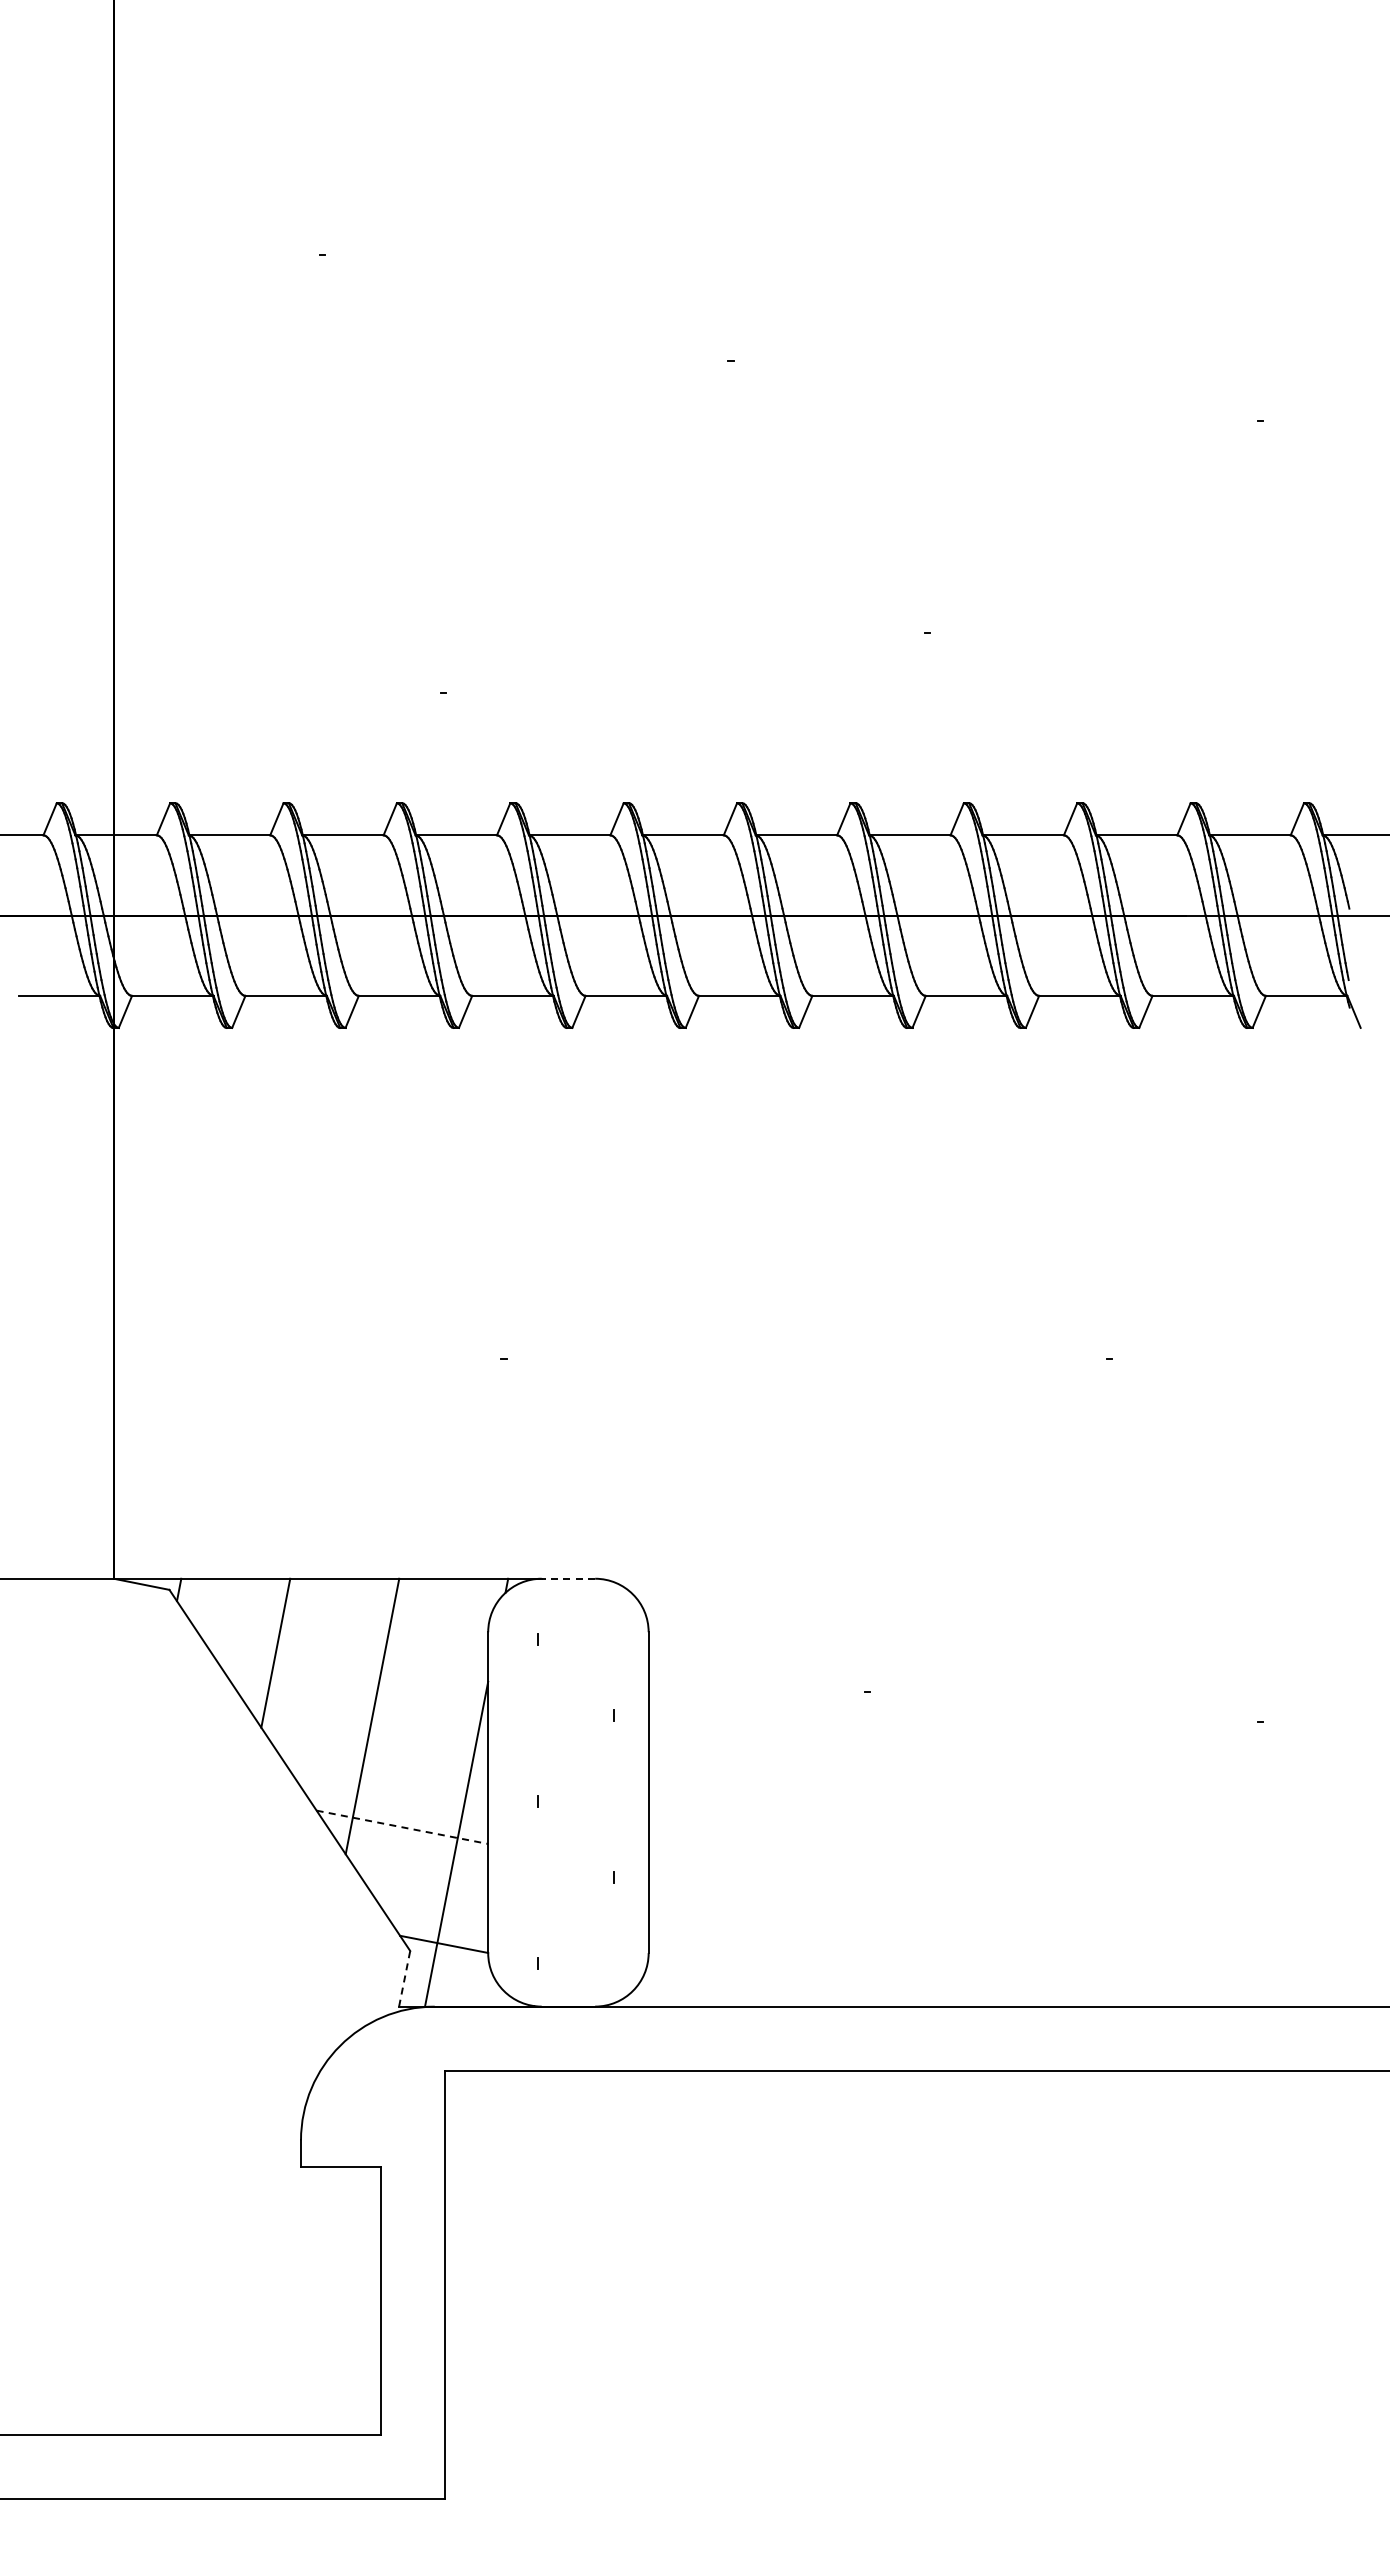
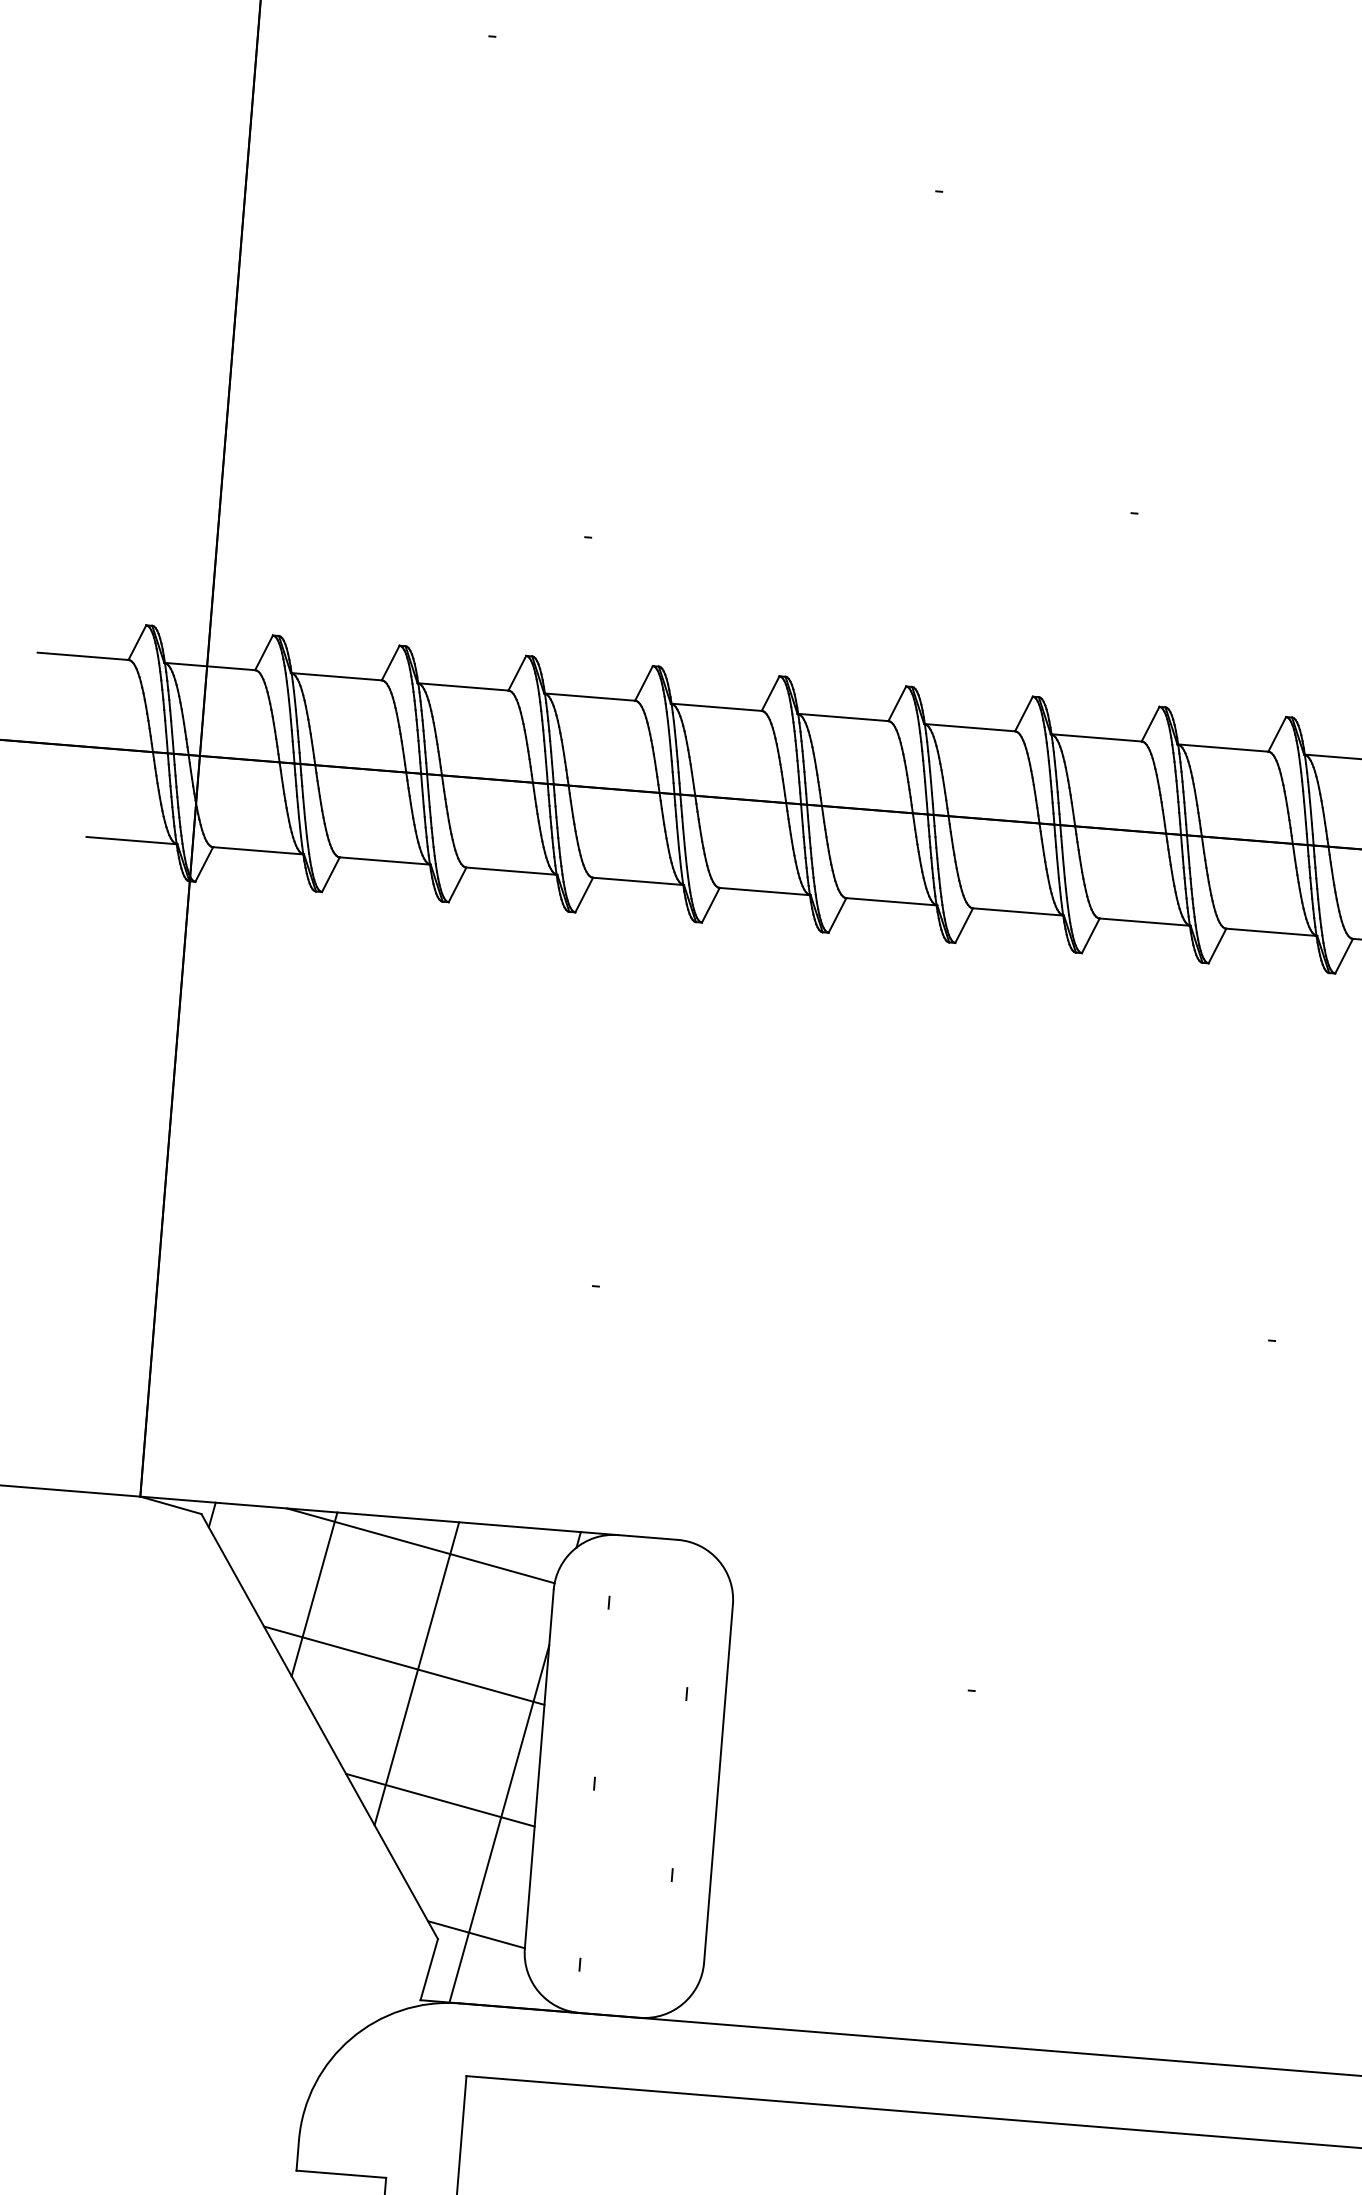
line: (568, 1578) -> (648, 1537), dashed -> solid
line: (366, 1602) -> (420, 1545), added
line: (360, 1710) -> (404, 1665), added
line: (402, 1827) -> (440, 1800), dashed -> solid
line: (404, 1978) -> (429, 1969), dashed -> solid

